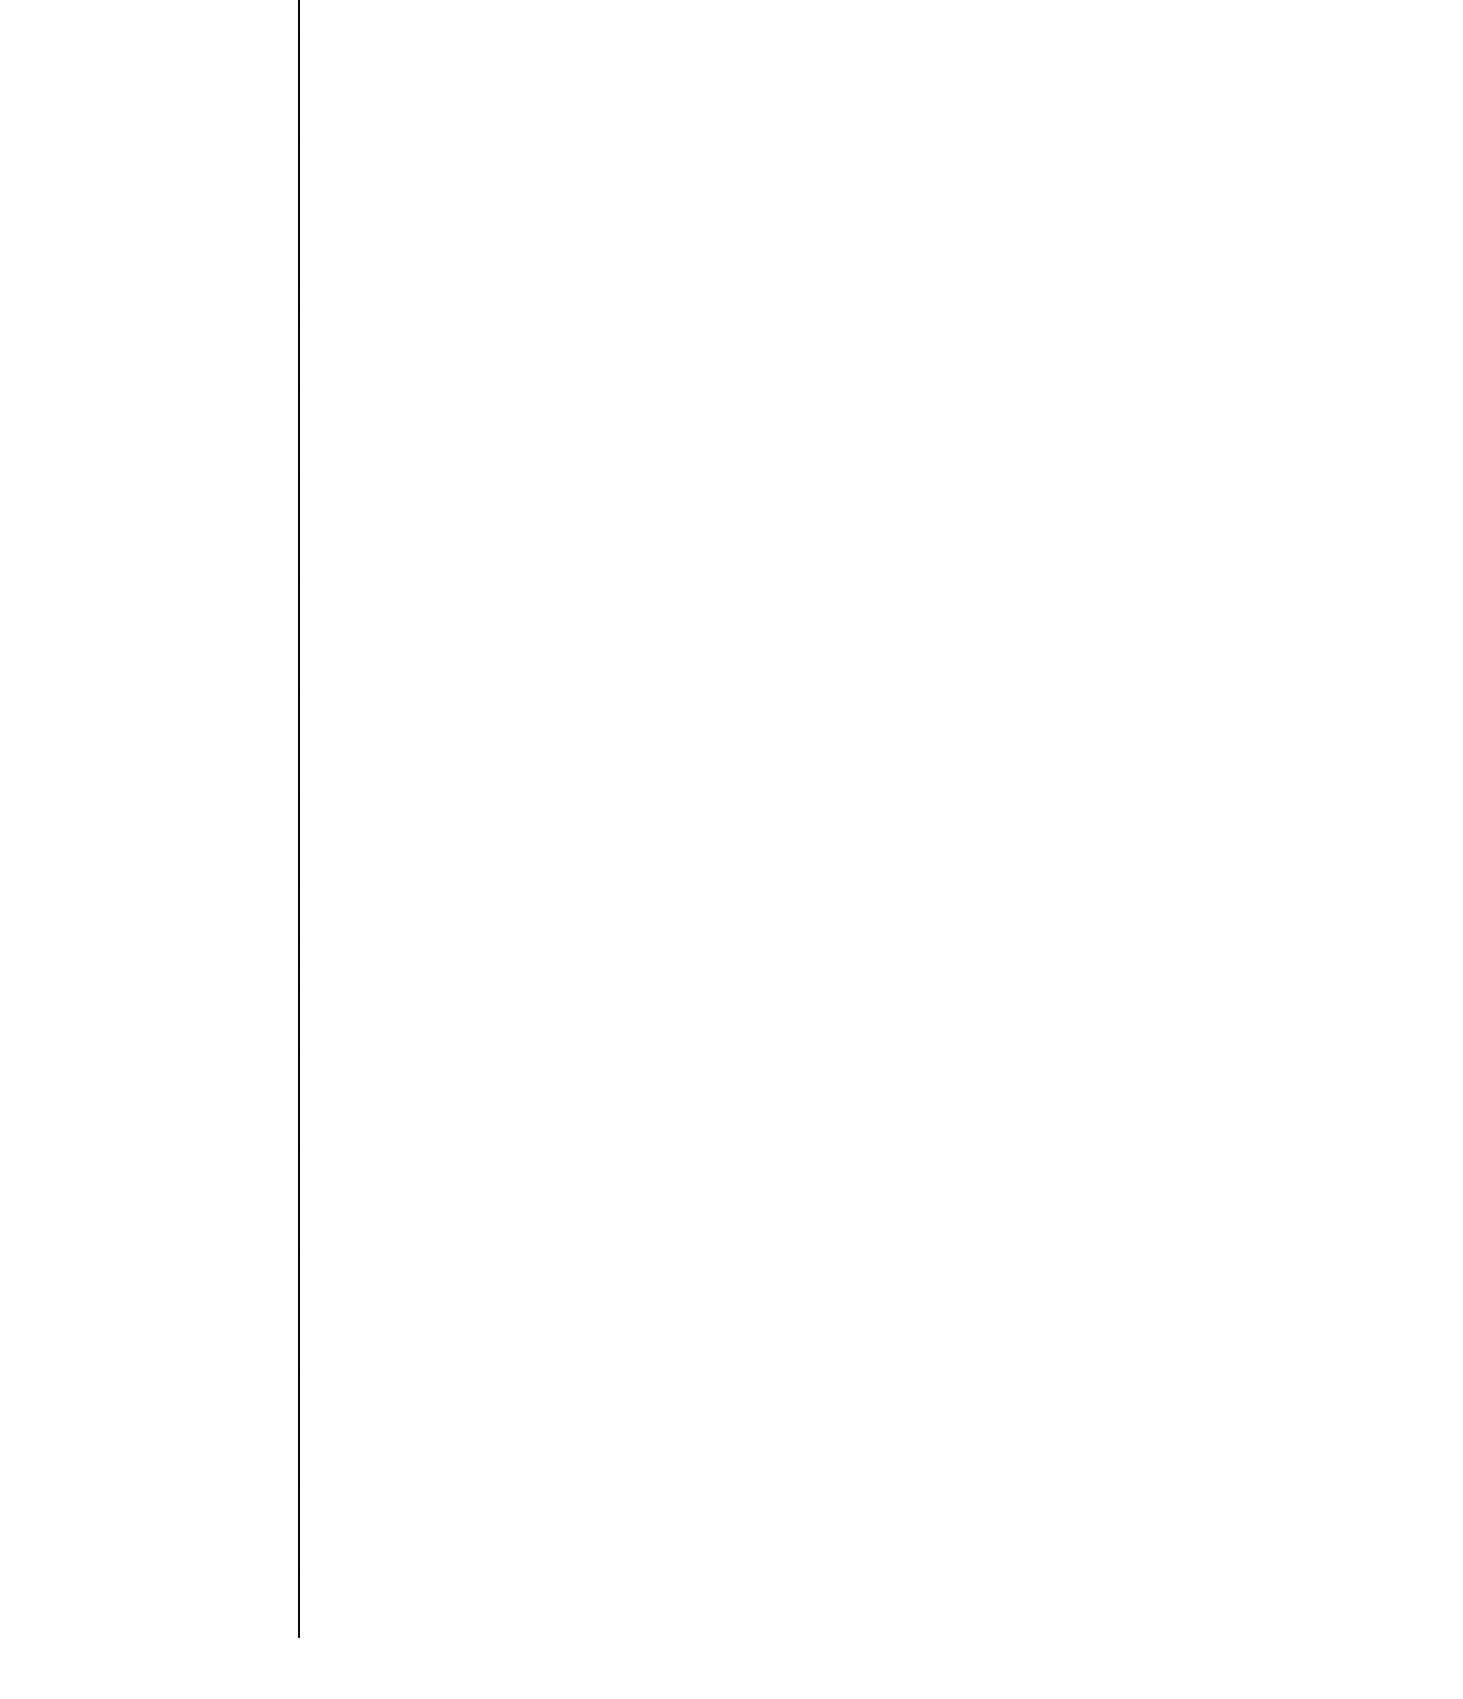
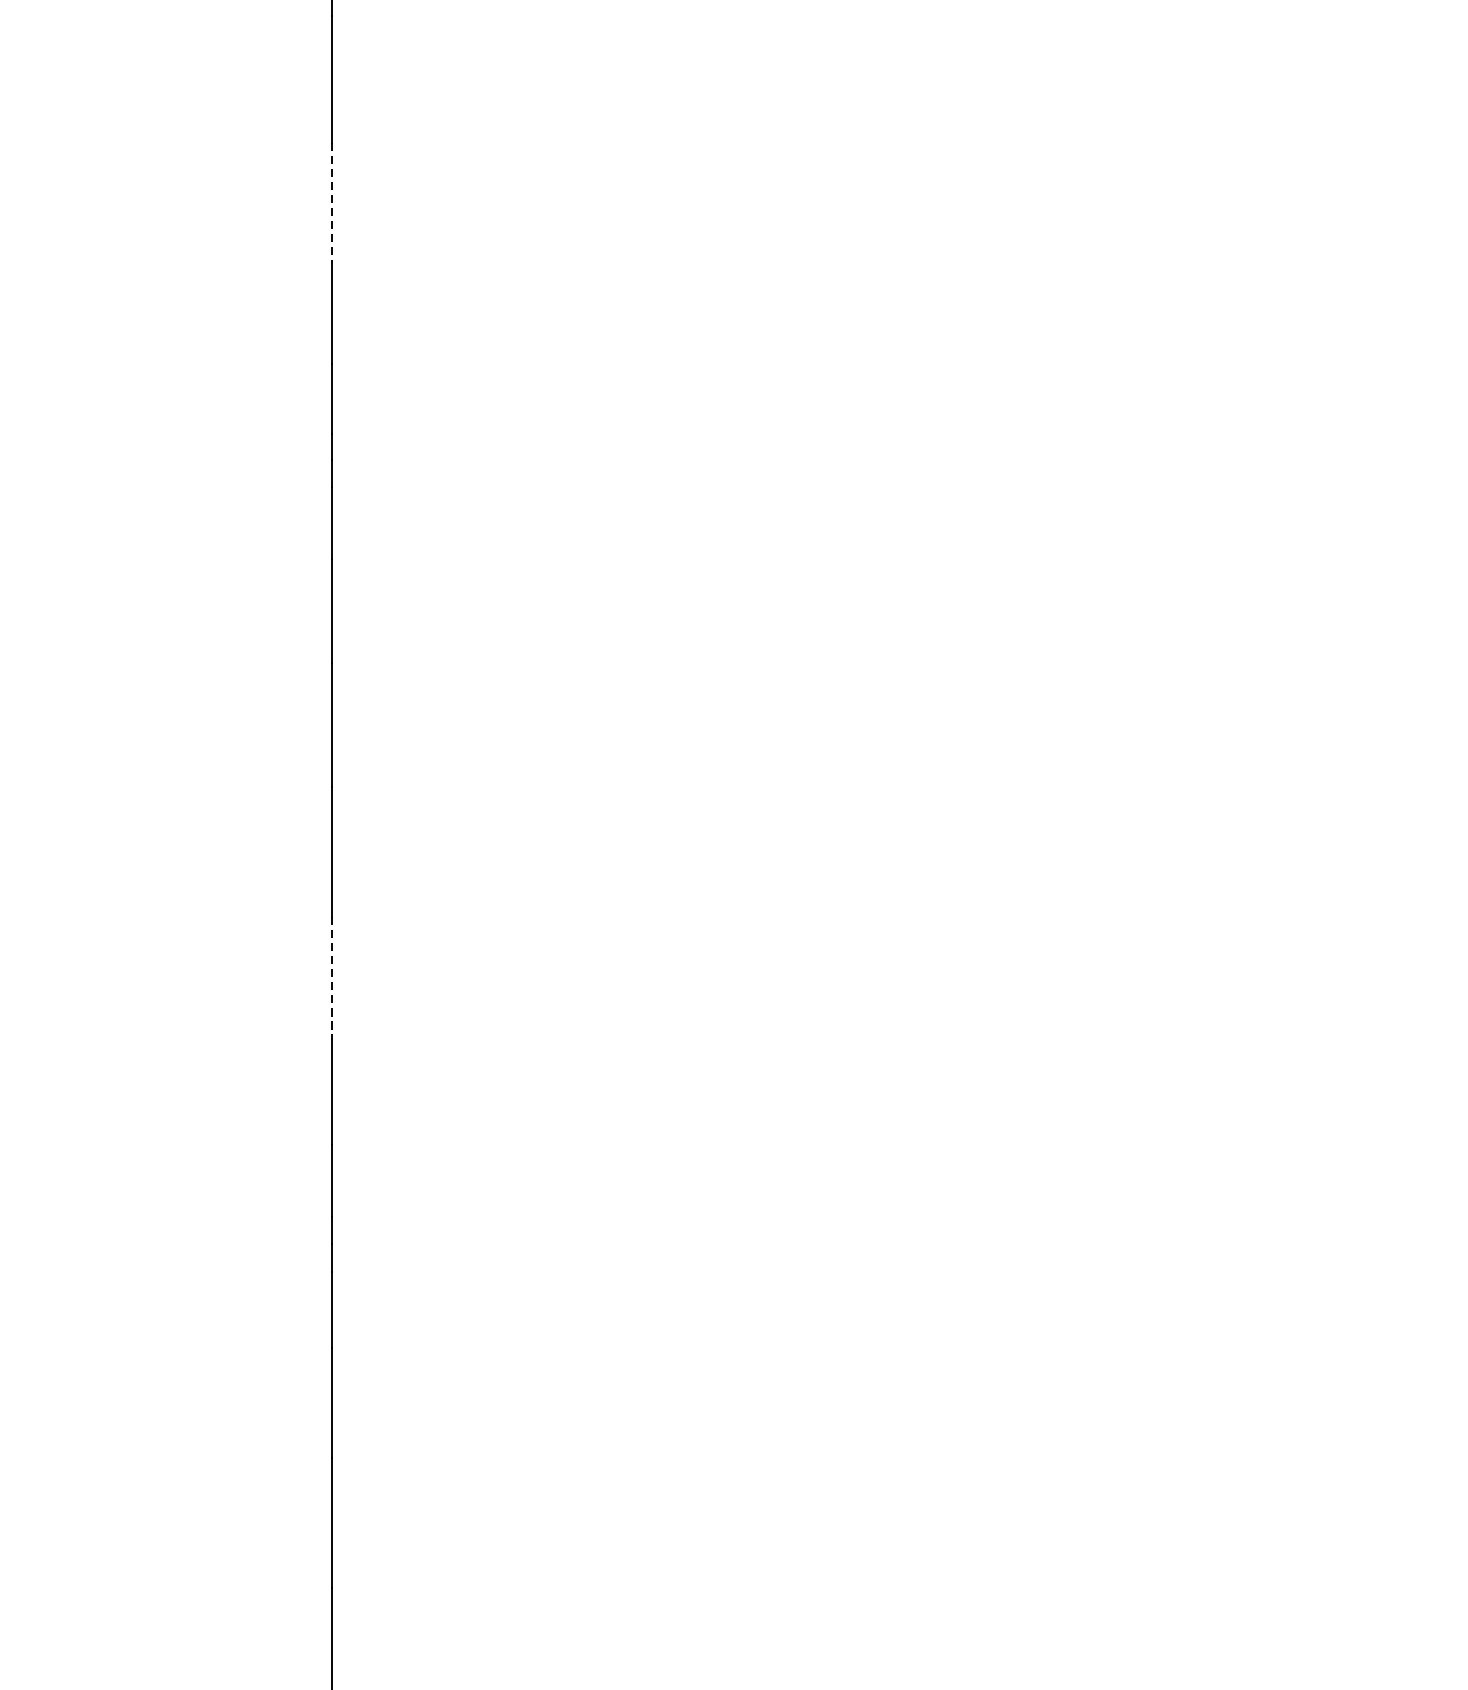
line: (298, 87) -> (331, 202), solid -> dashed
line: (298, 742) -> (331, 979), solid -> dashed

